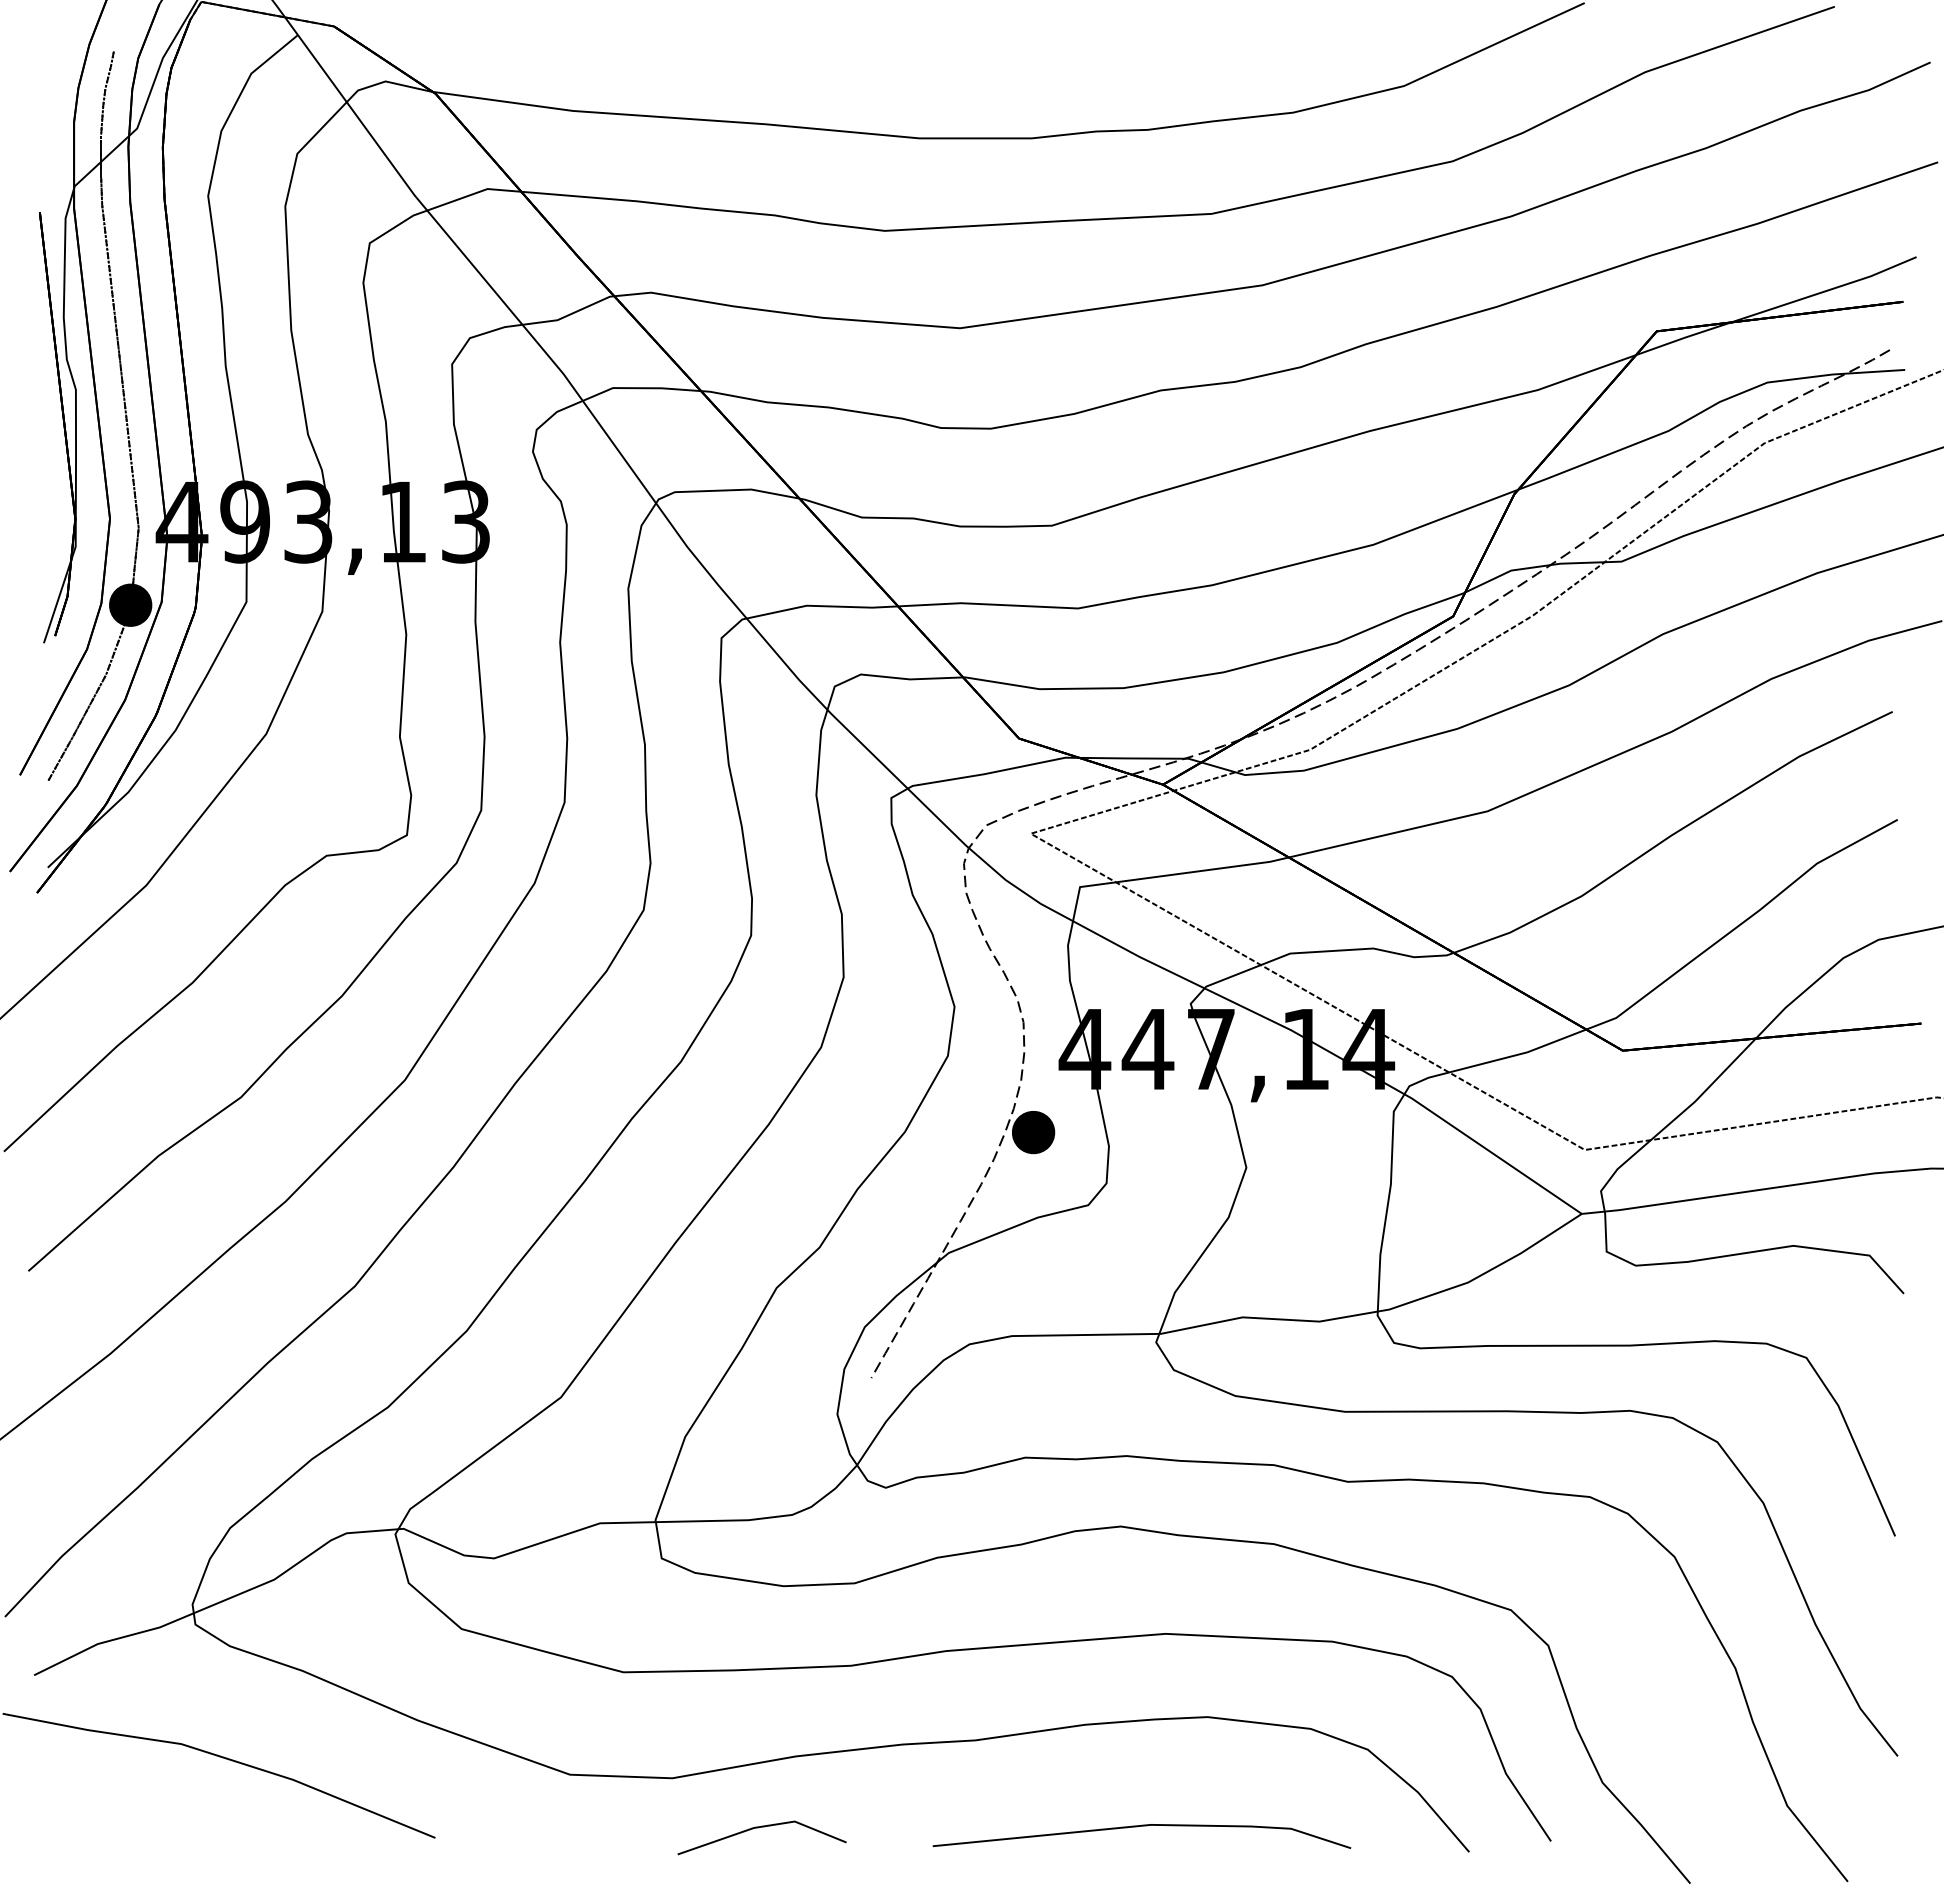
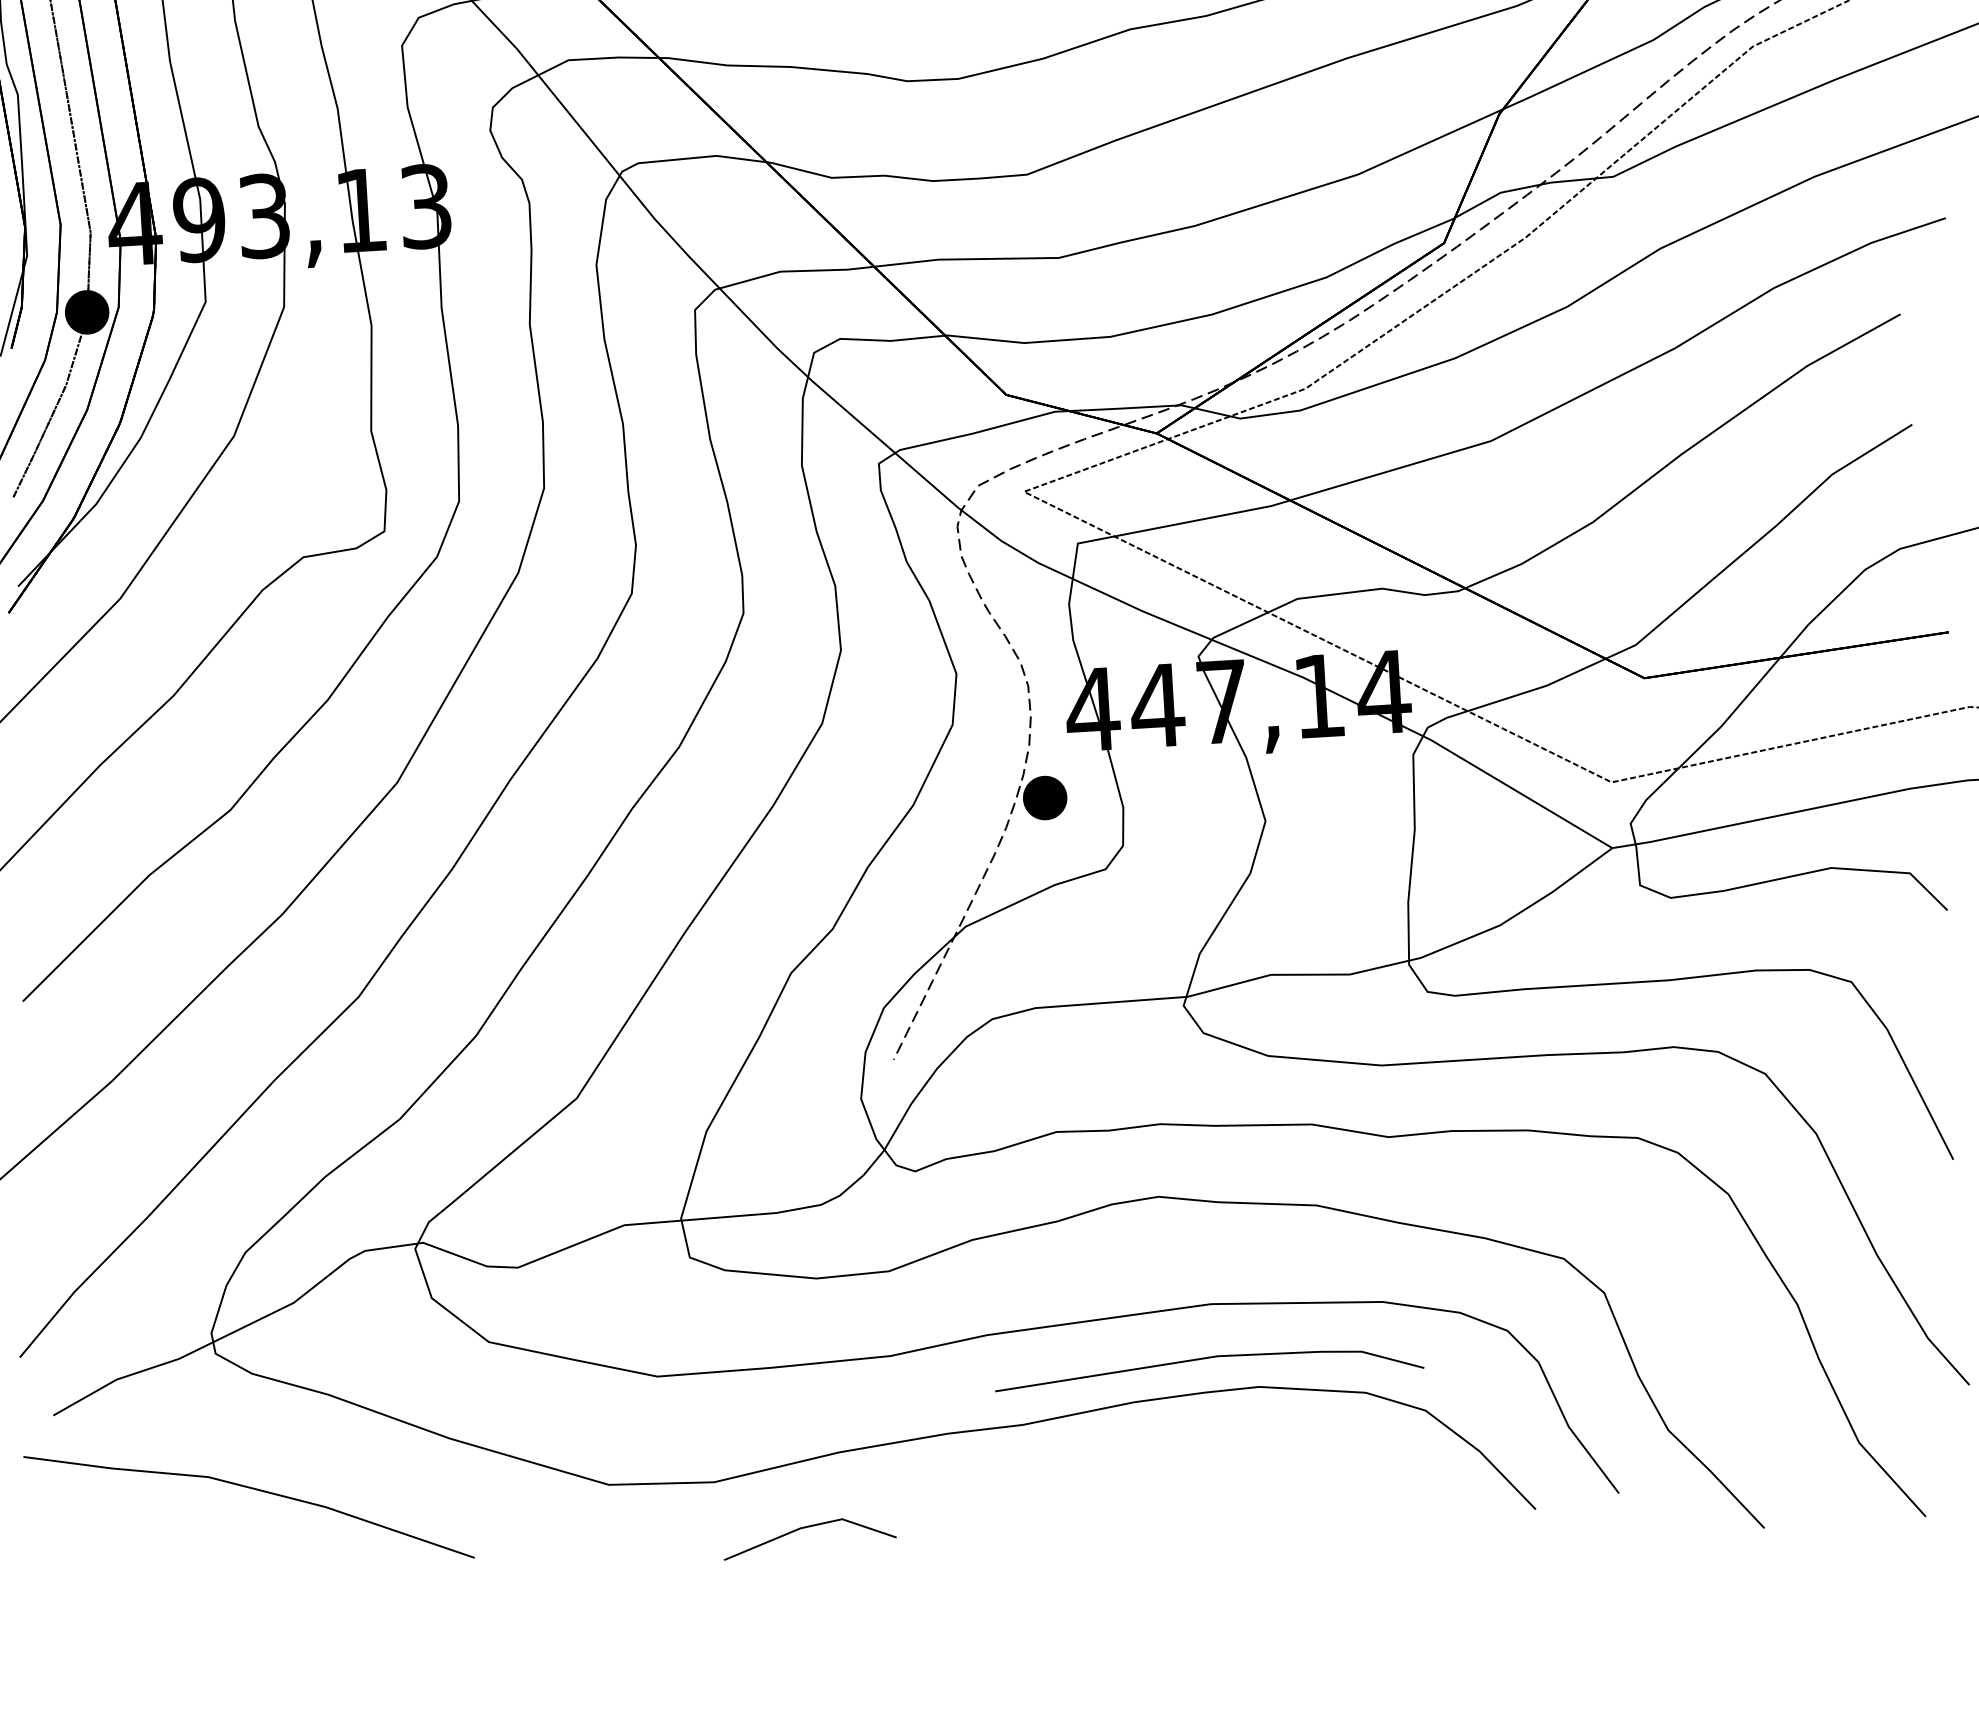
line: (1137, 1827) -> (1204, 1359), moved

